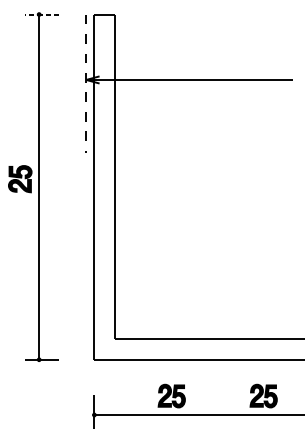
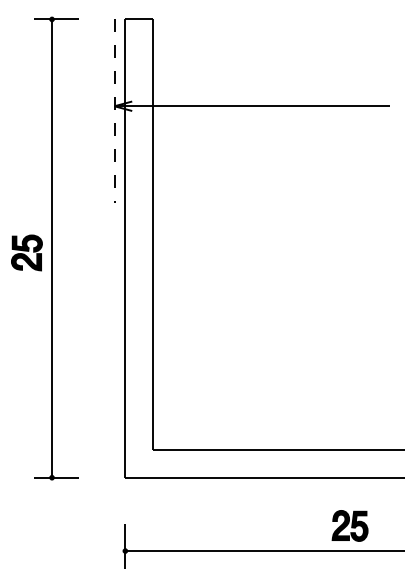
line: (42, 14) -> (56, 19), dashed -> solid
part: (19, 178) -> (26, 252), moved
part: (171, 395) -> (227, 525), removed

